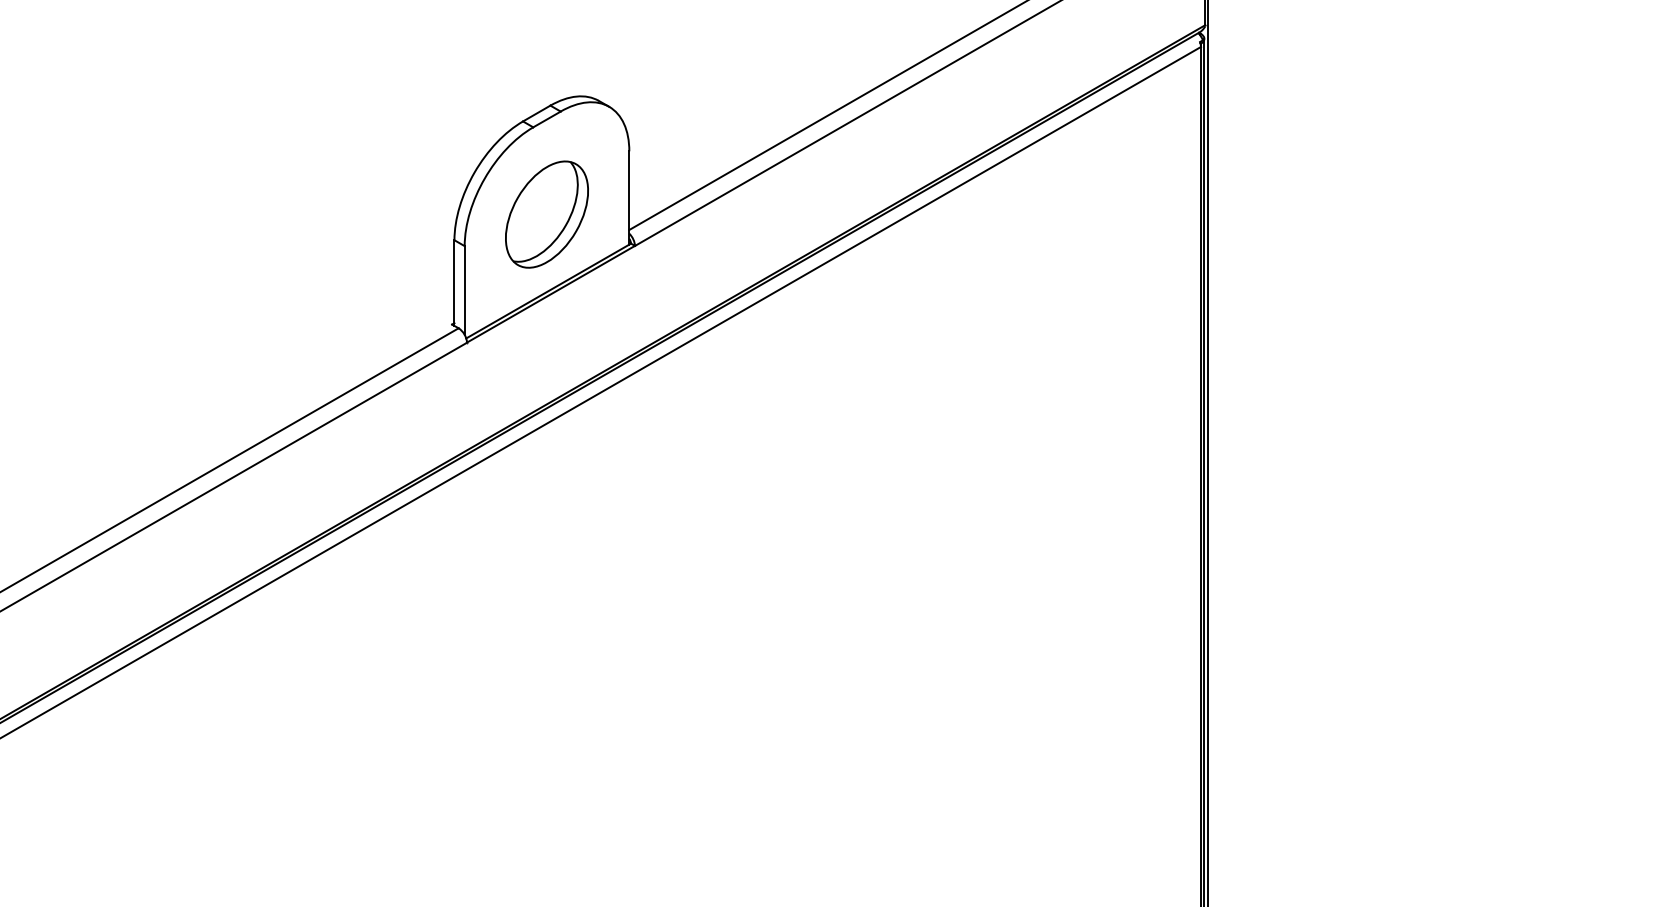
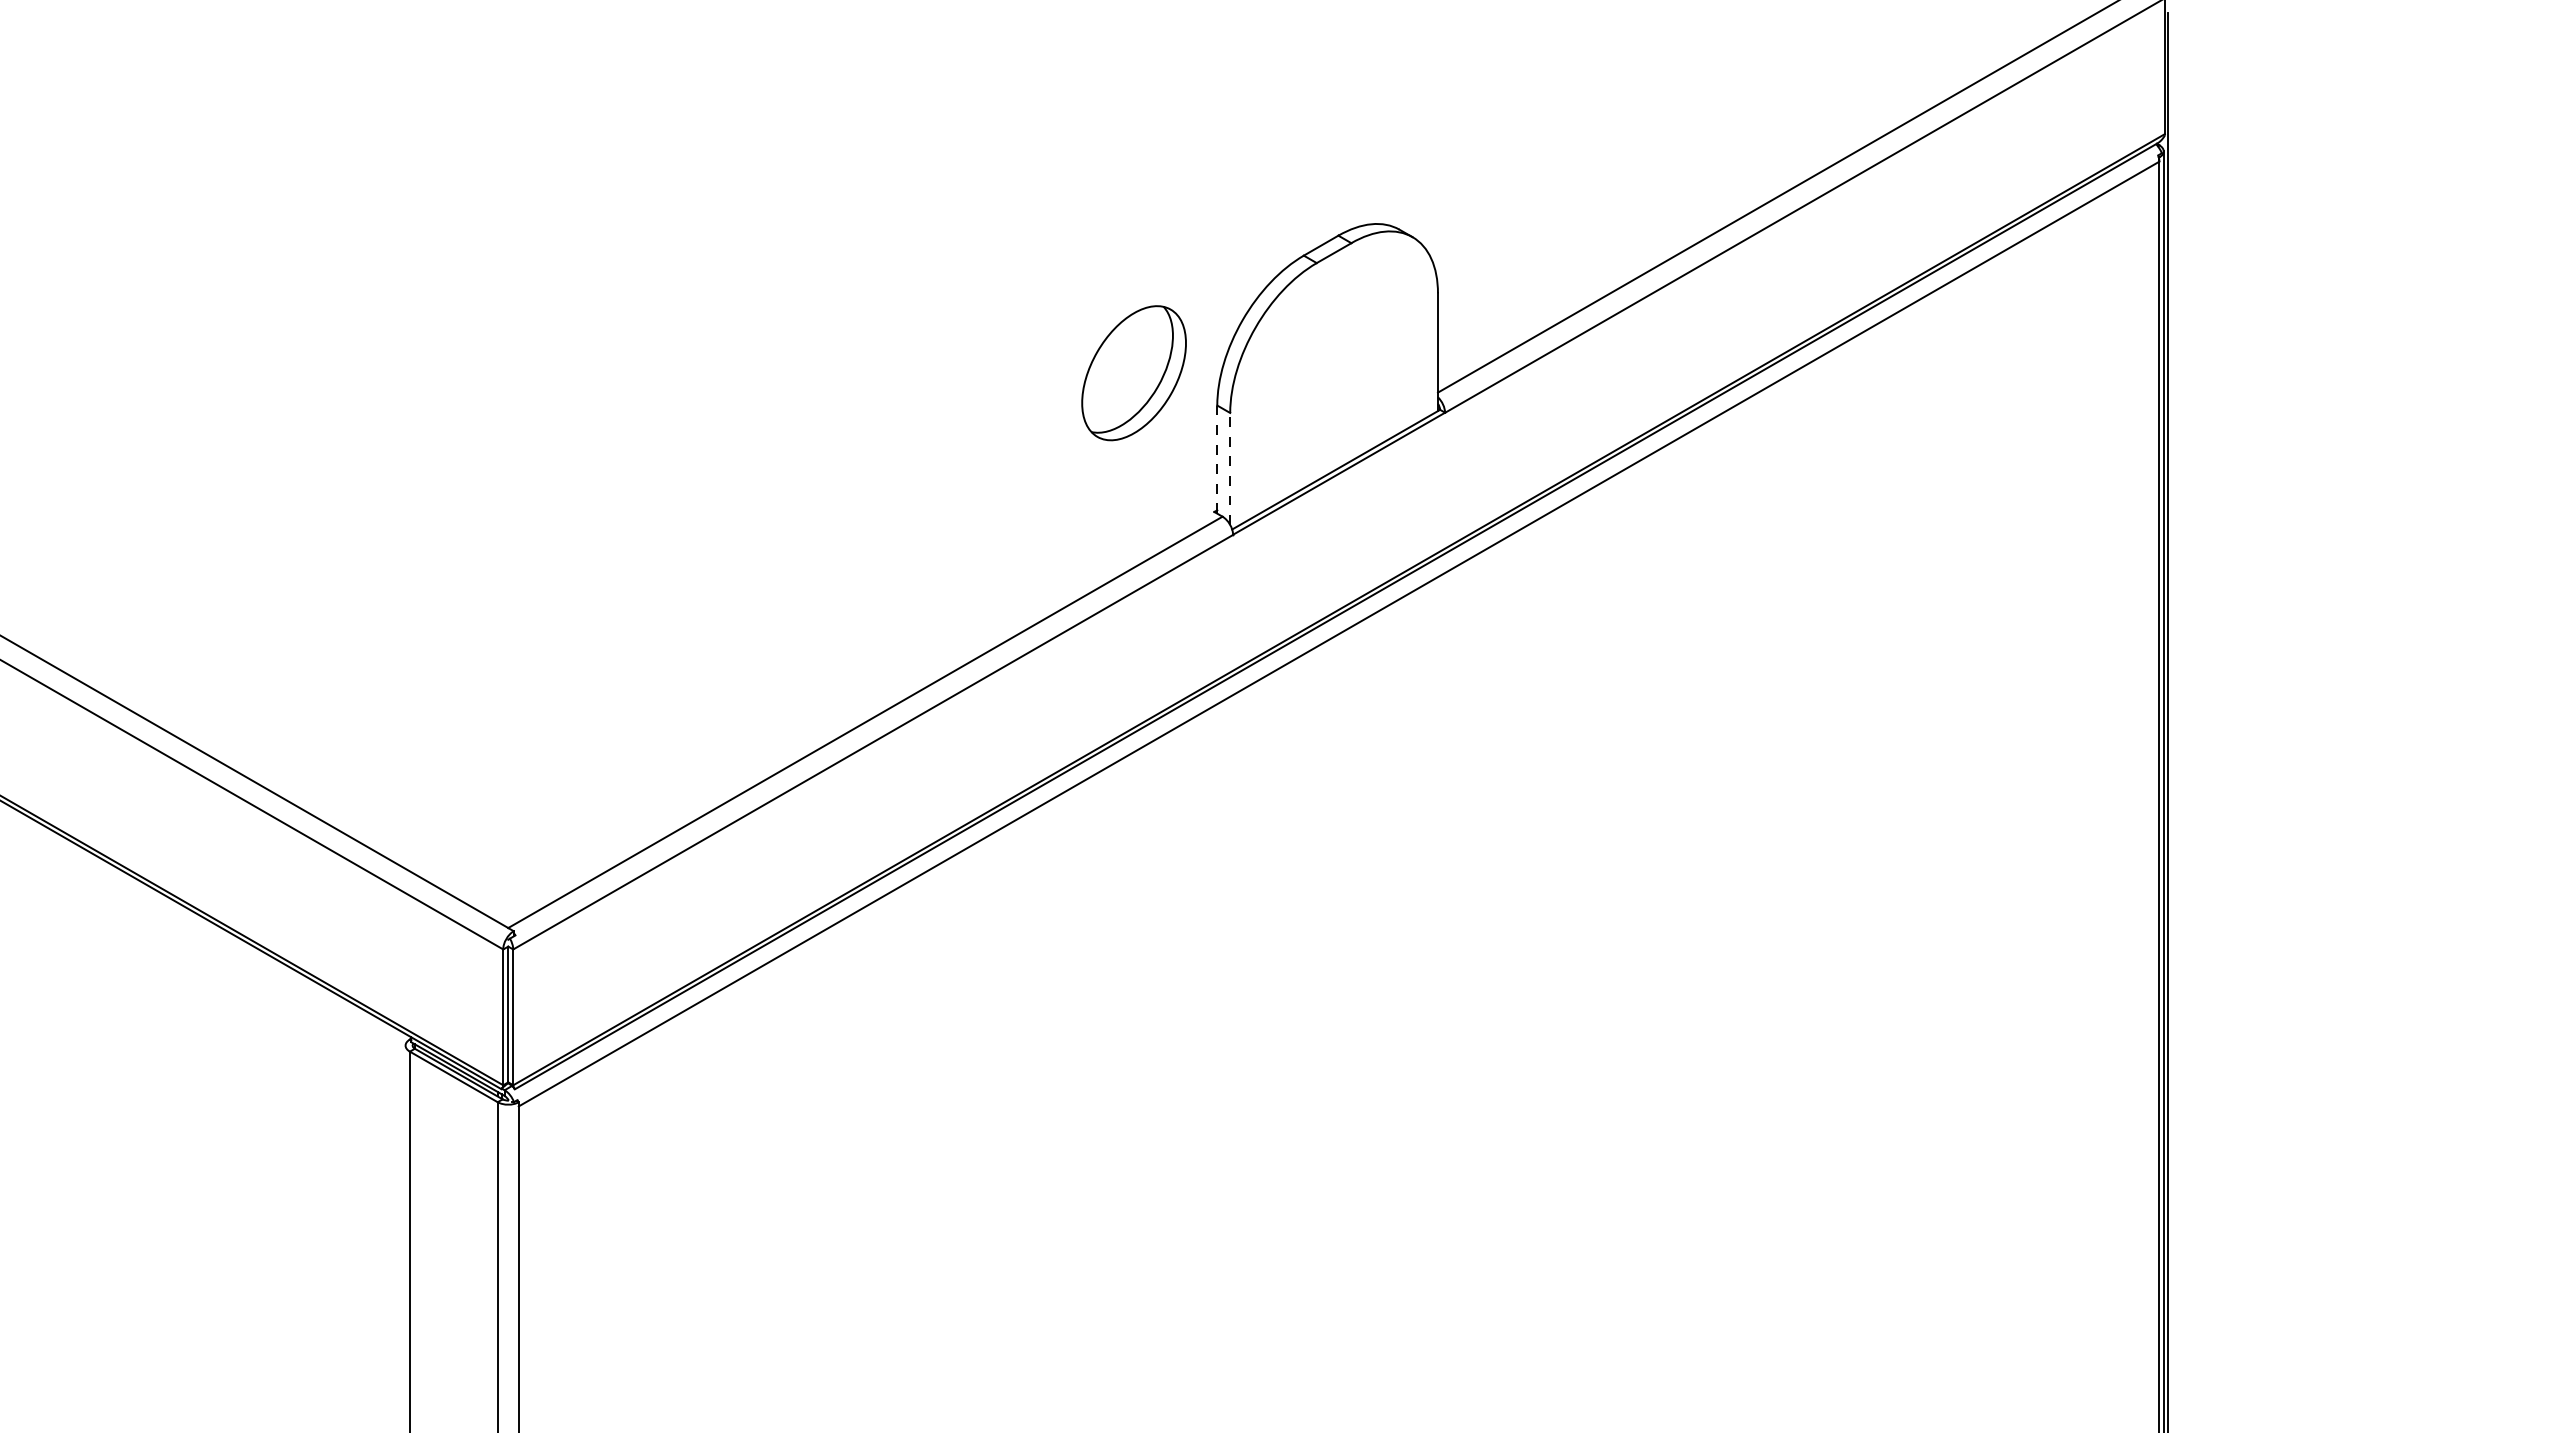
part: (546, 214) -> (1133, 373), moved
line: (454, 283) -> (1217, 460), solid -> dashed
line: (464, 290) -> (1230, 468), solid -> dashed

